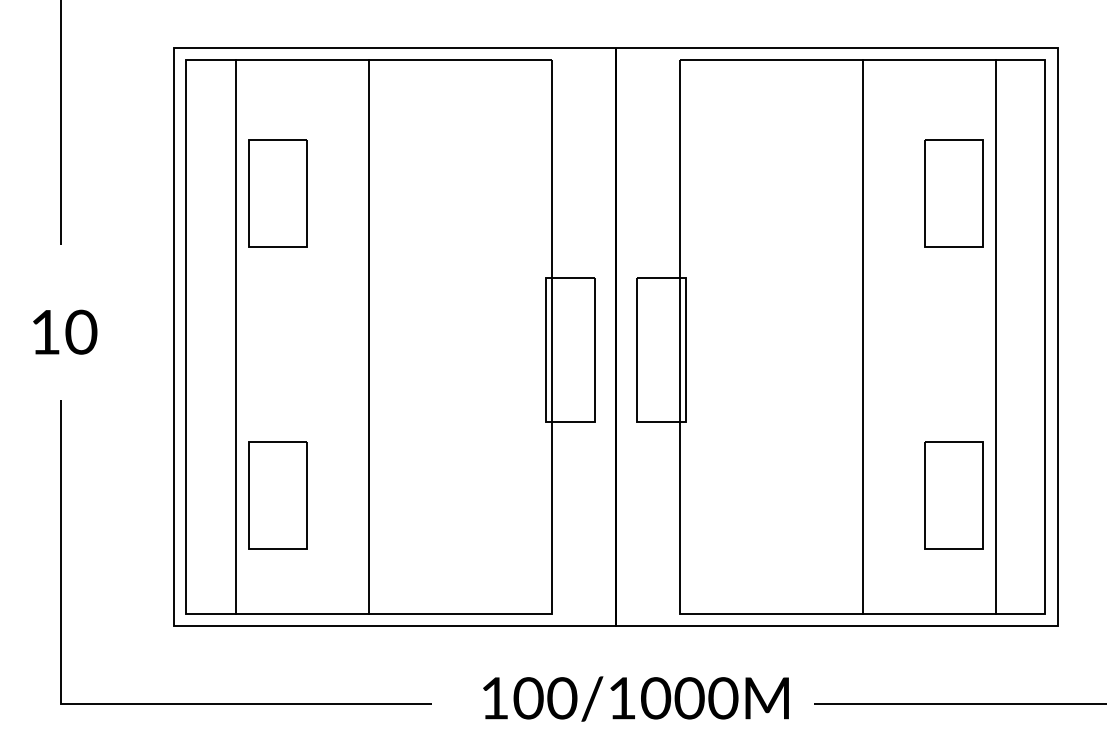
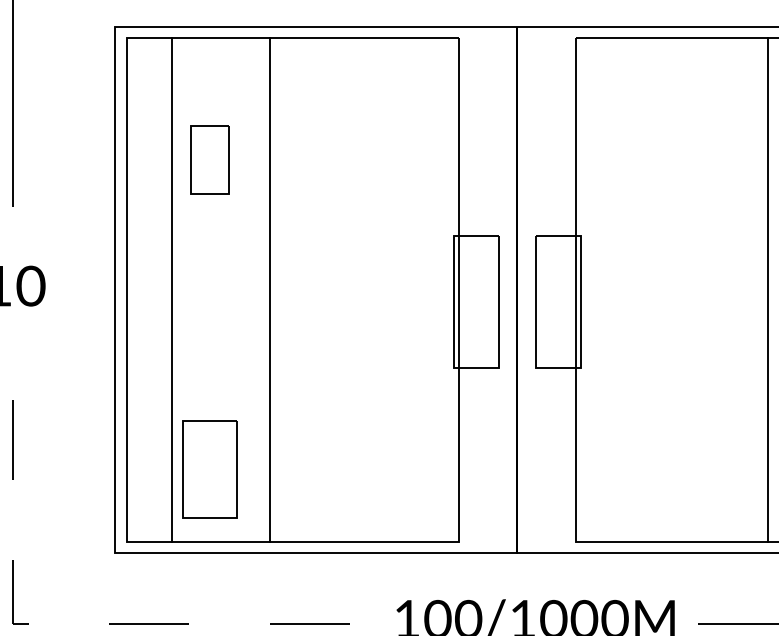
part: (277, 193) -> (209, 159), size x0.7
line: (369, 336) -> (270, 290), moved
line: (862, 336) -> (768, 290), moved
part: (277, 495) -> (209, 469), moved
line: (93, 704) -> (42, 624), solid -> dashed

